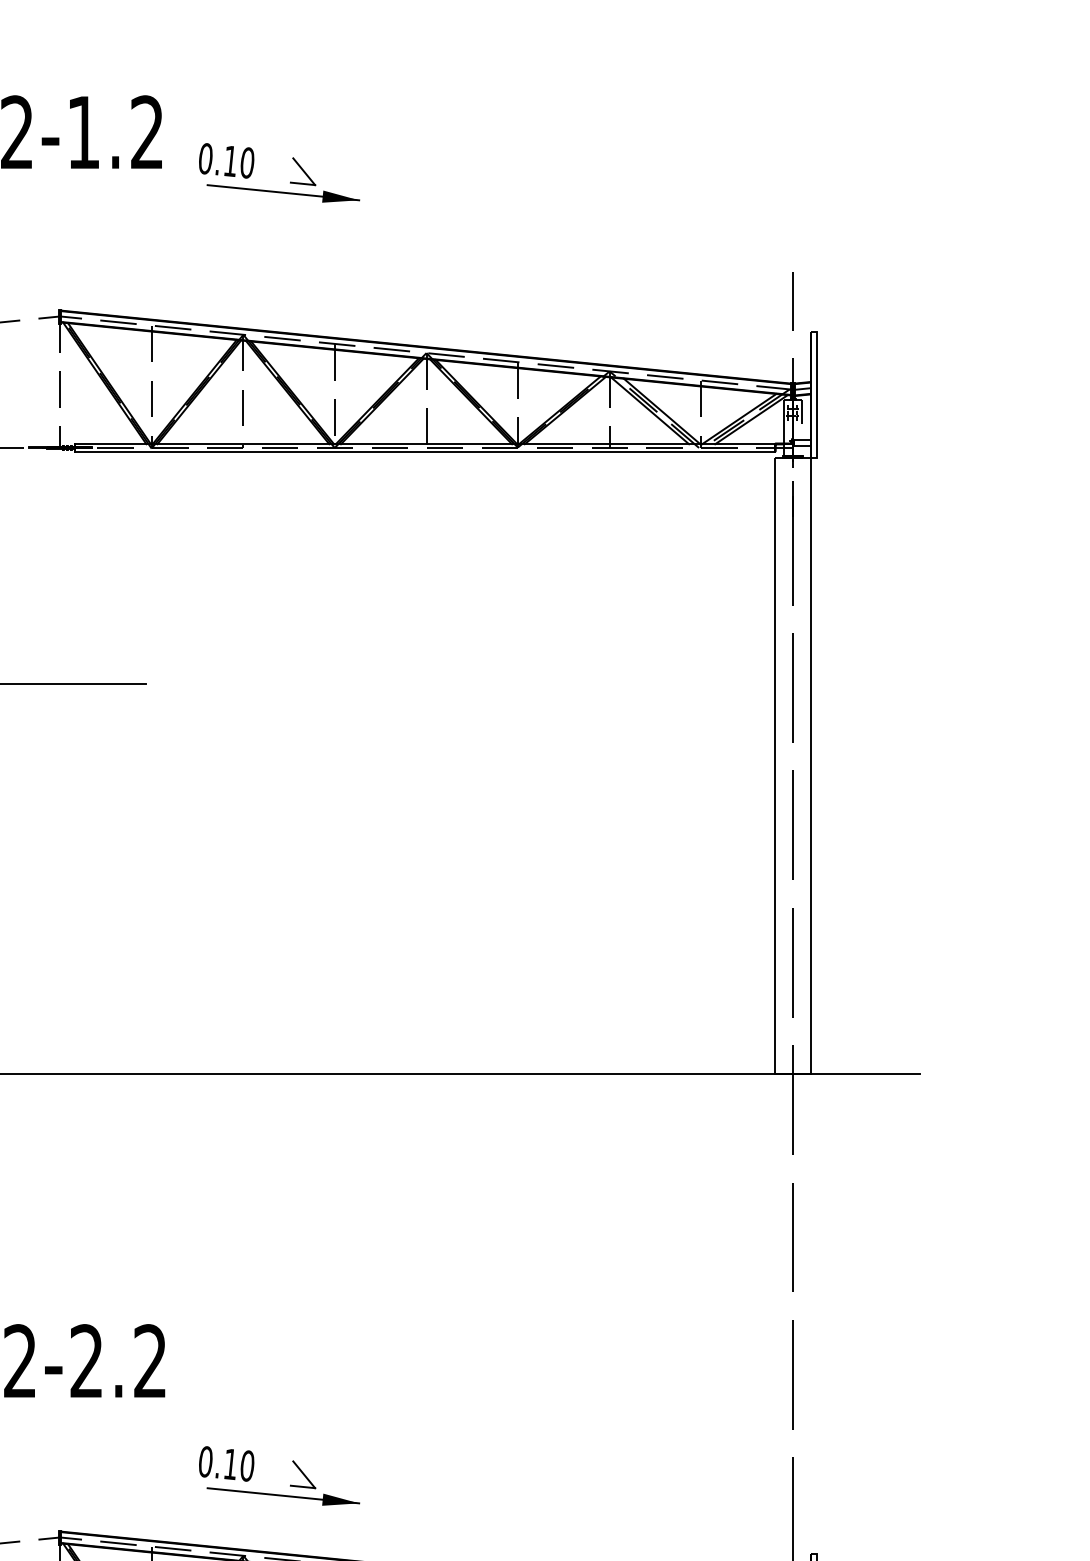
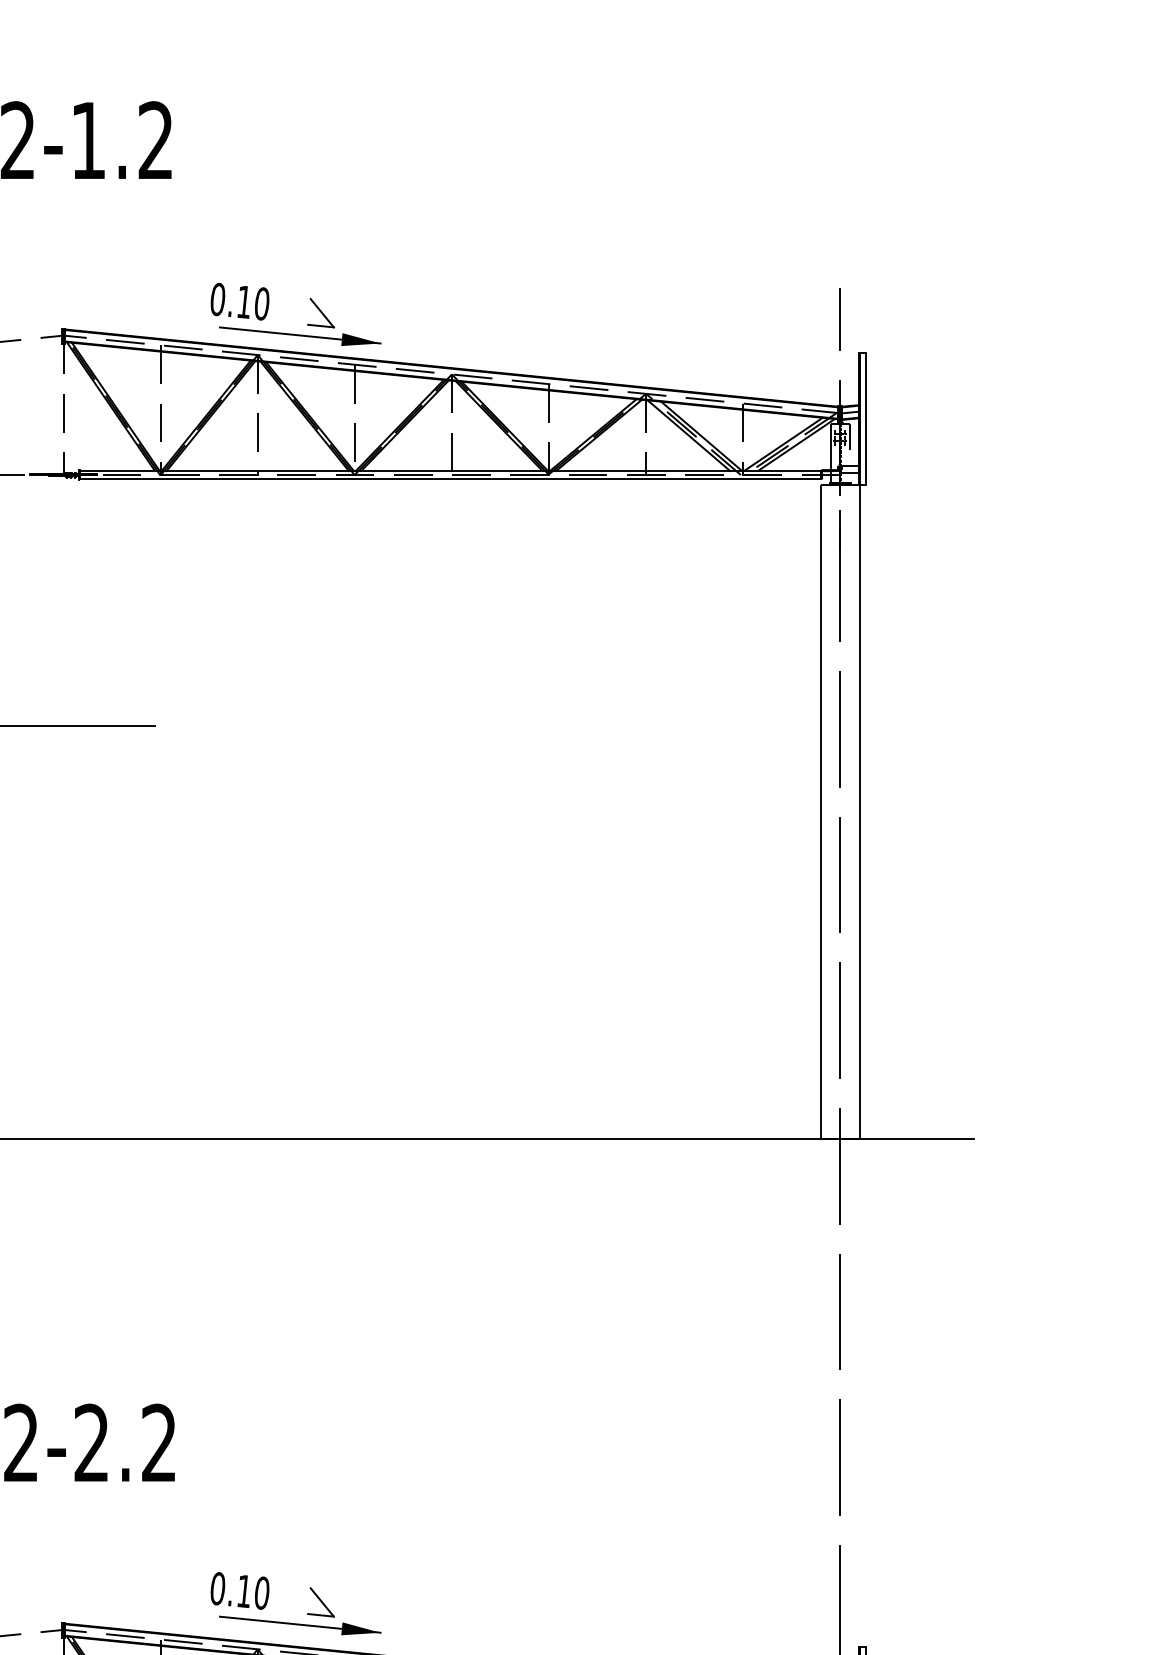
part: (290, 181) -> (307, 323), moved
part: (290, 1485) -> (307, 1613), moved

